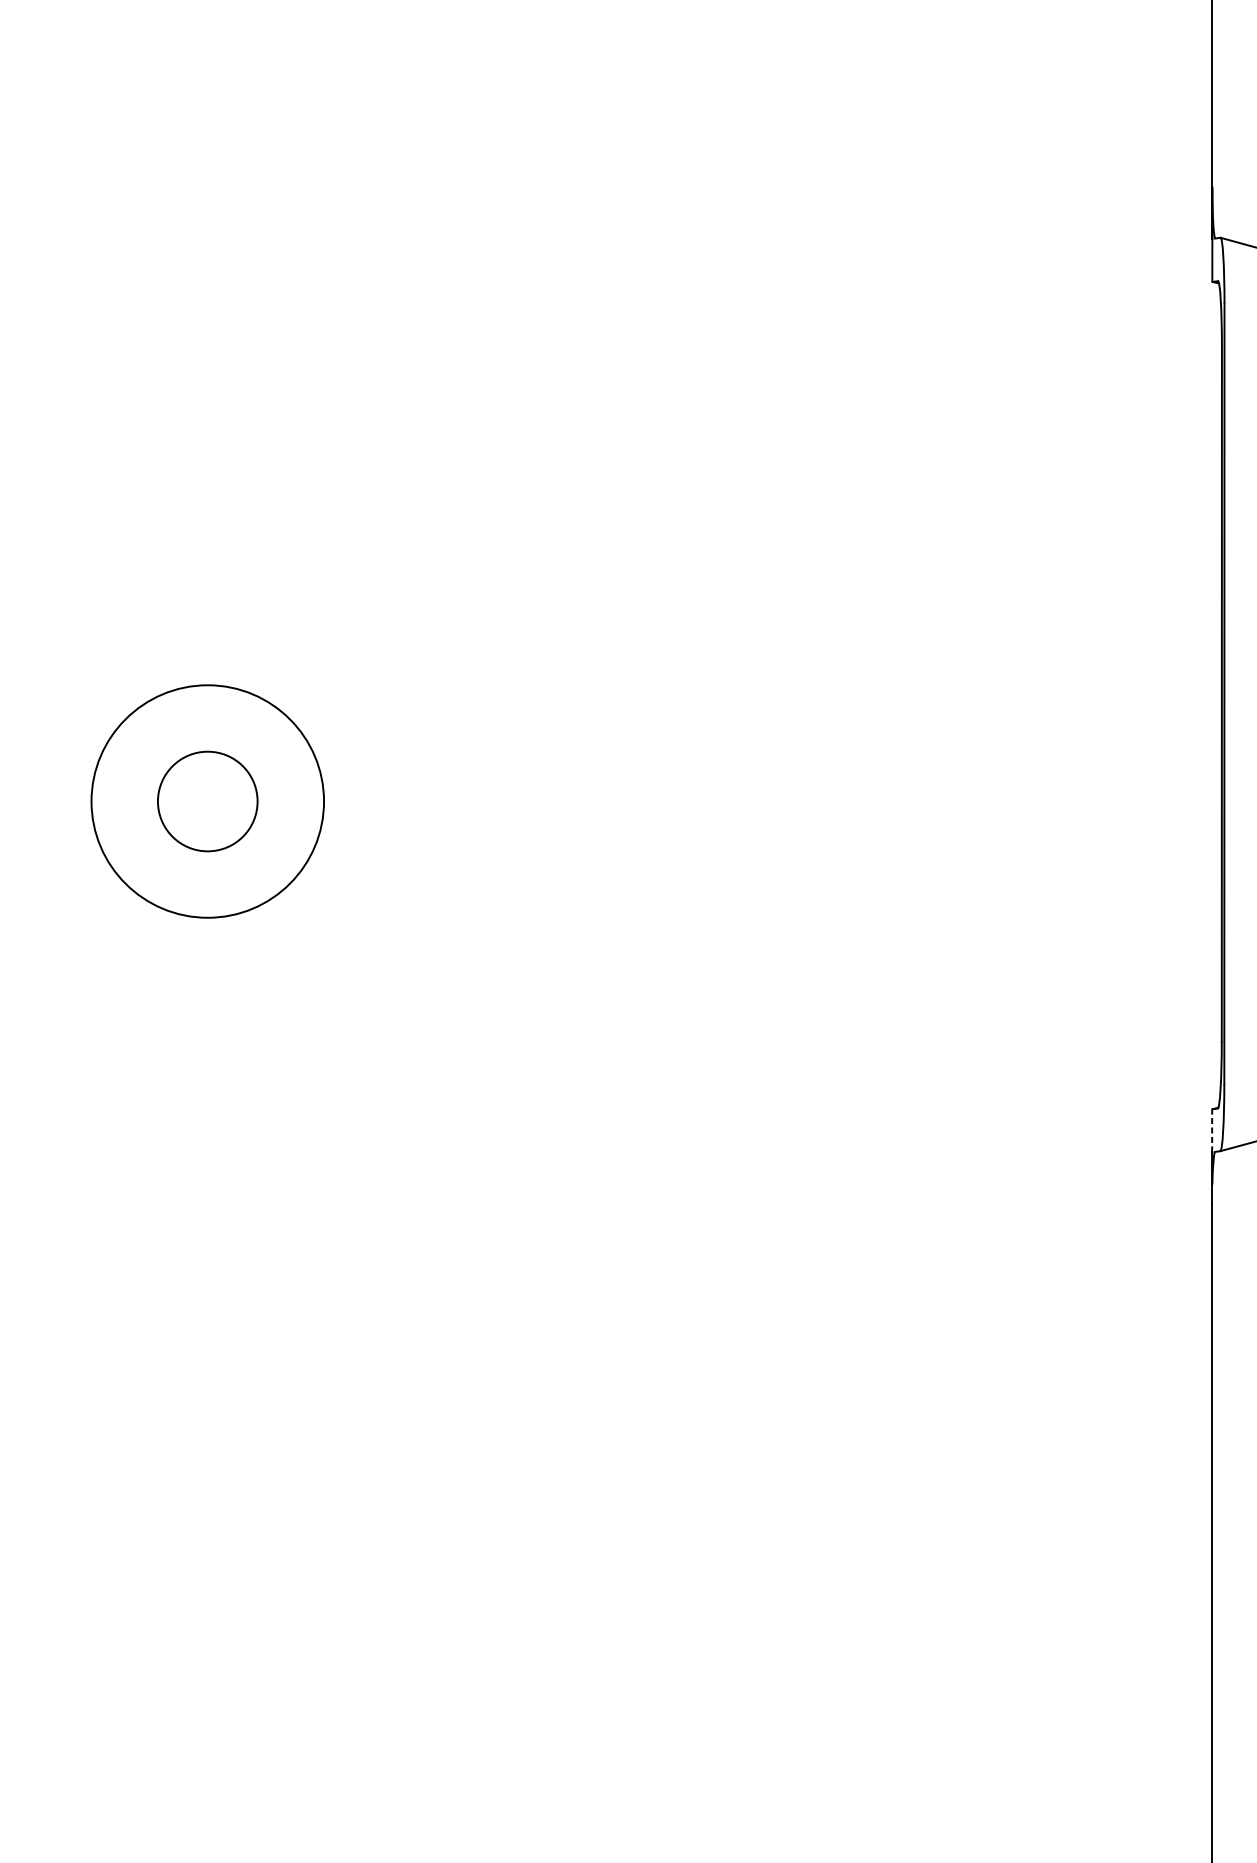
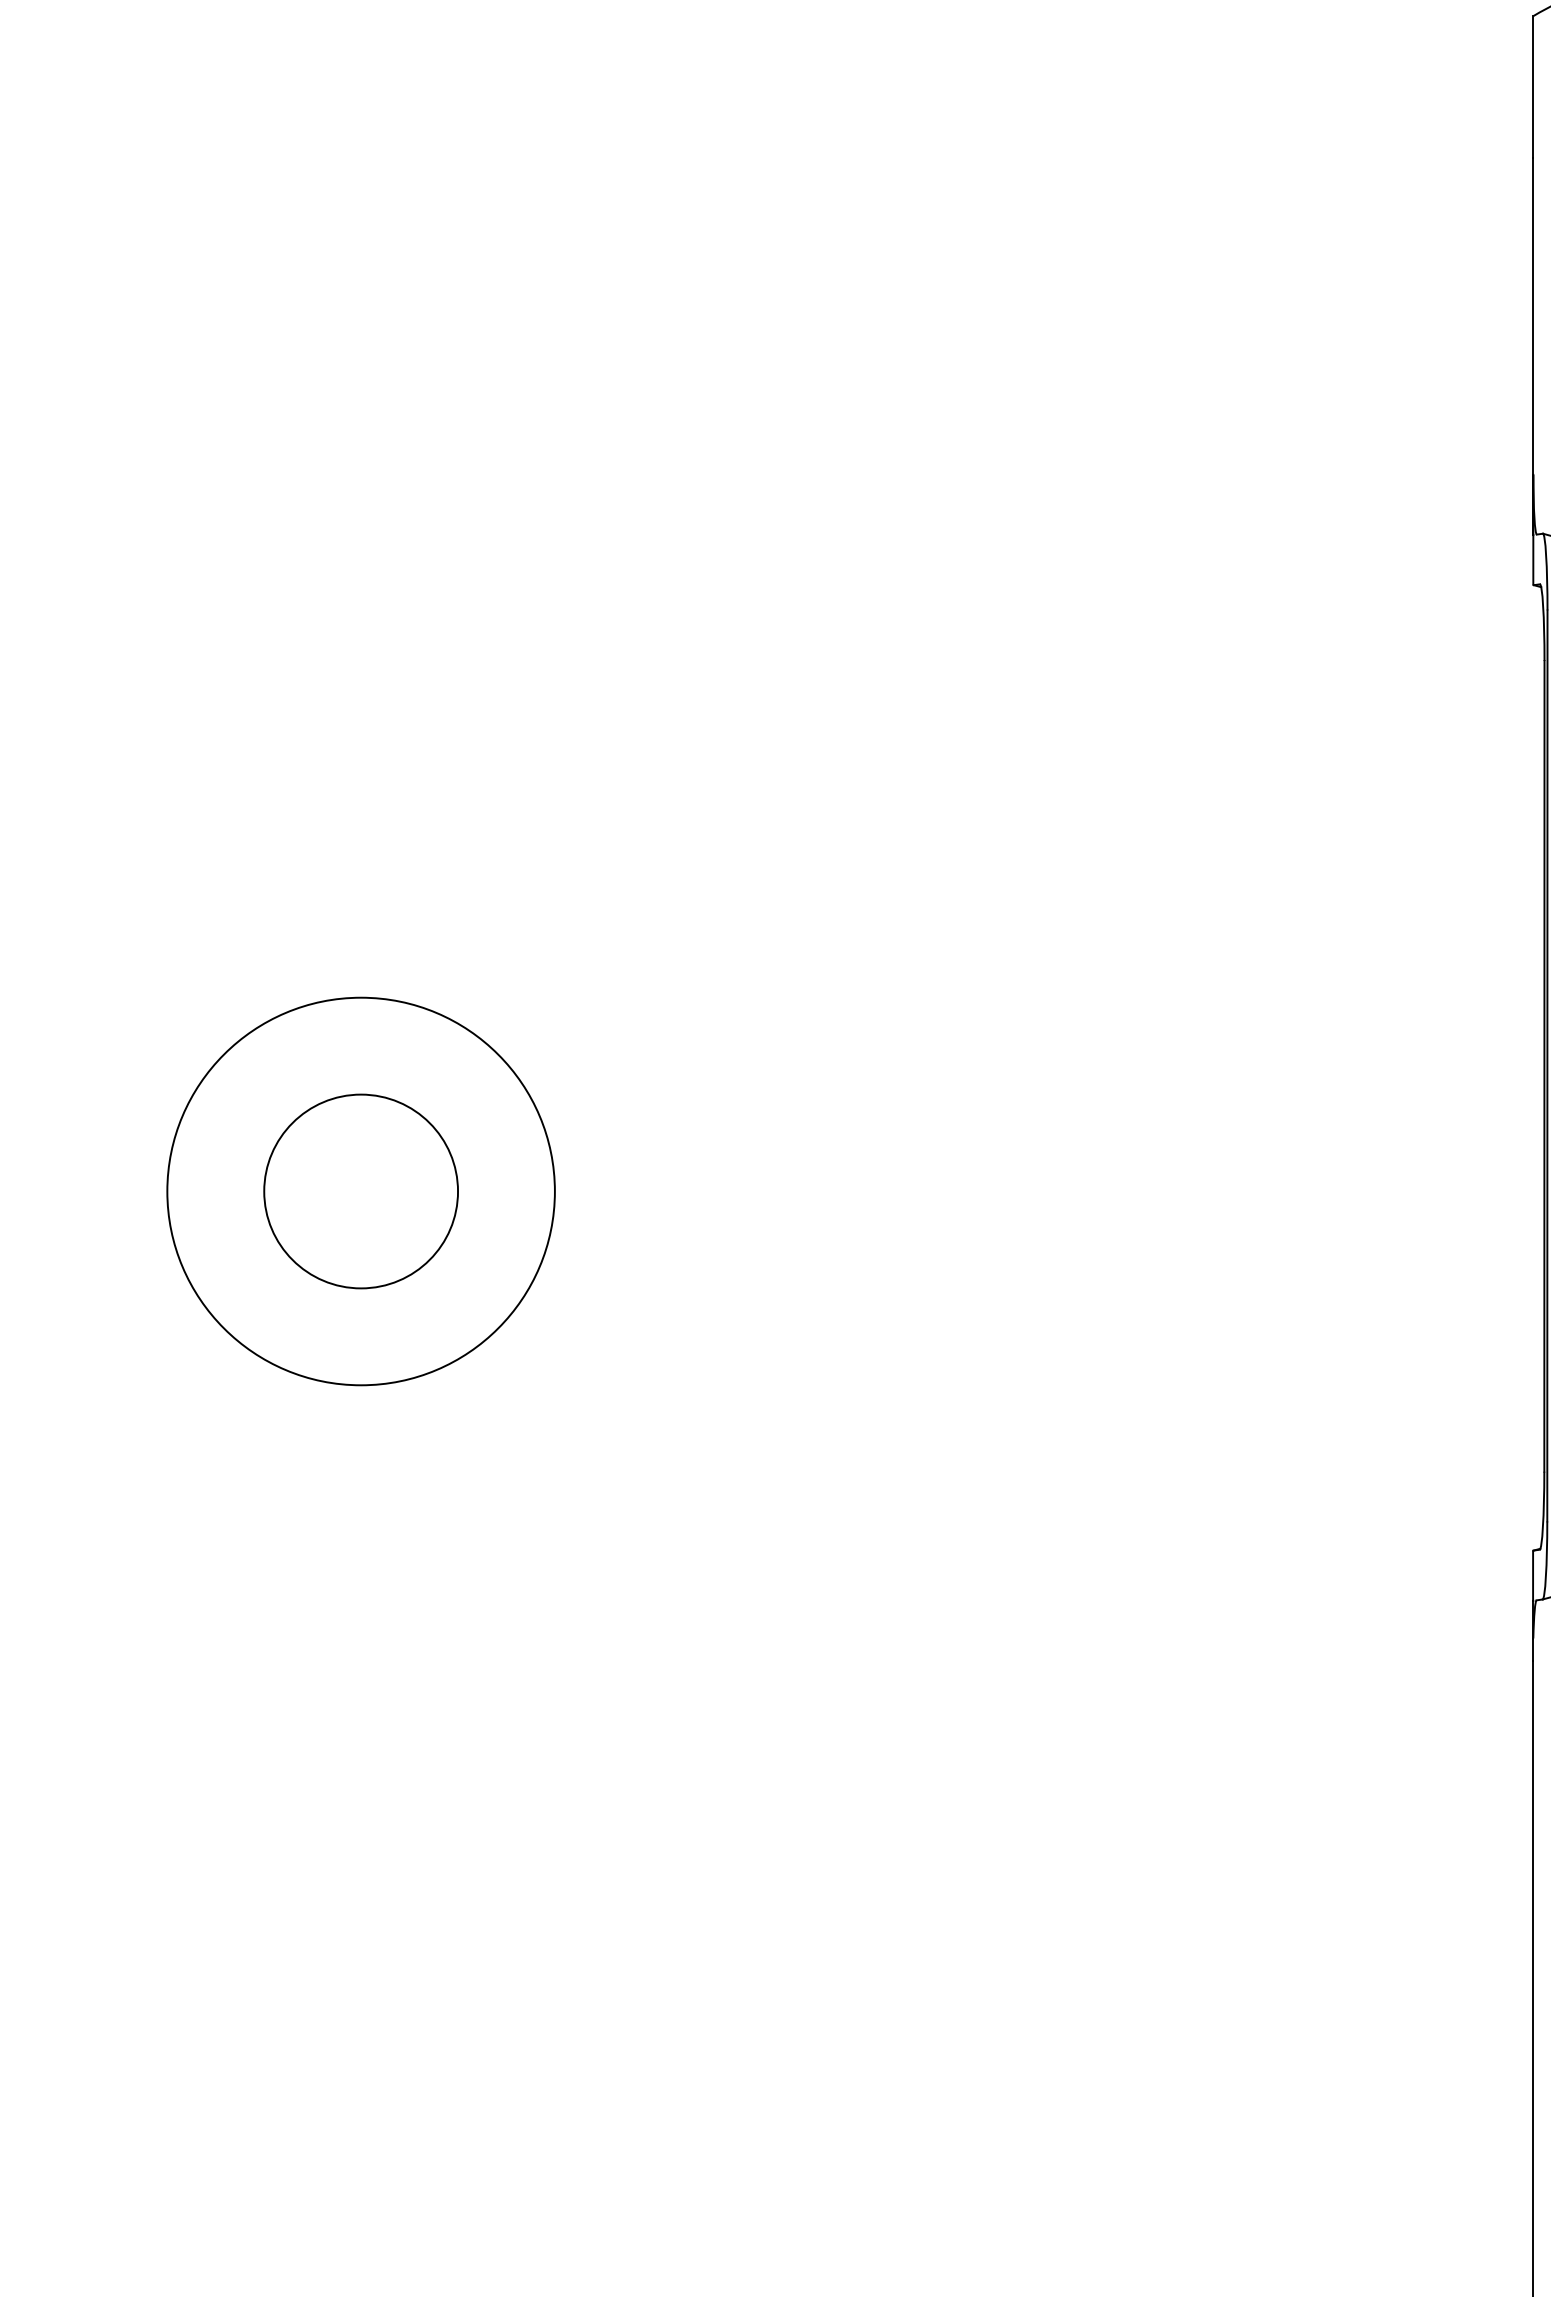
circle: (207, 801) -> (360, 1191), size x1.43
circle: (208, 801) -> (361, 1191), size x1.67
line: (1212, 1131) -> (1533, 1576), dashed -> solid

